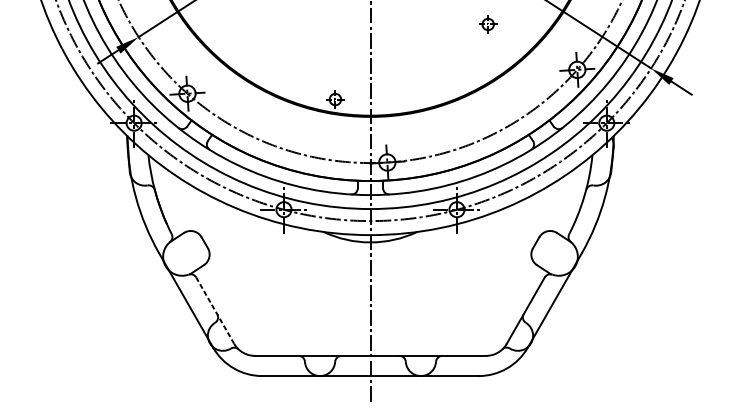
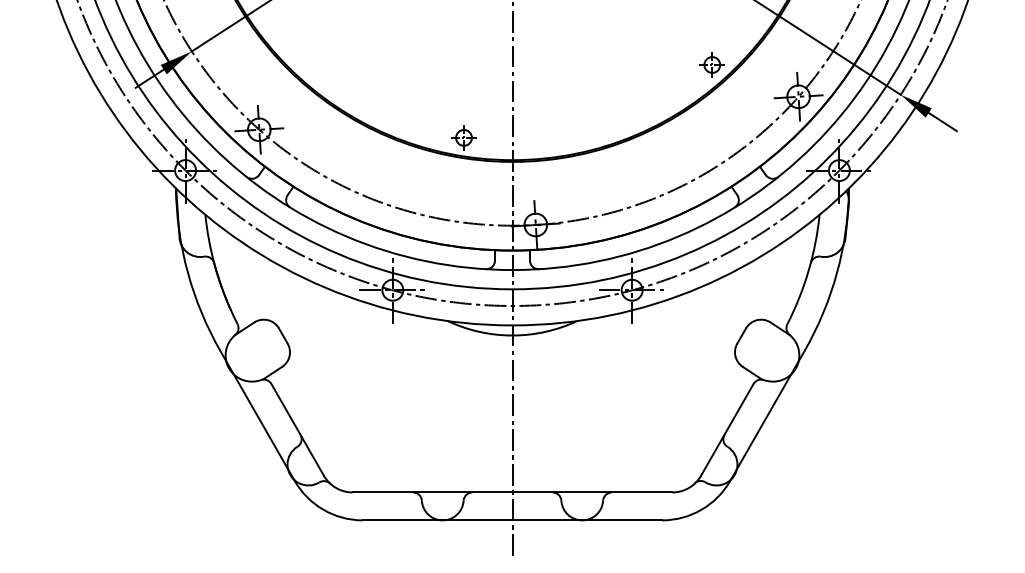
part: (487, 24) -> (711, 64), moved
line: (215, 310) -> (297, 429), dashed -> solid

